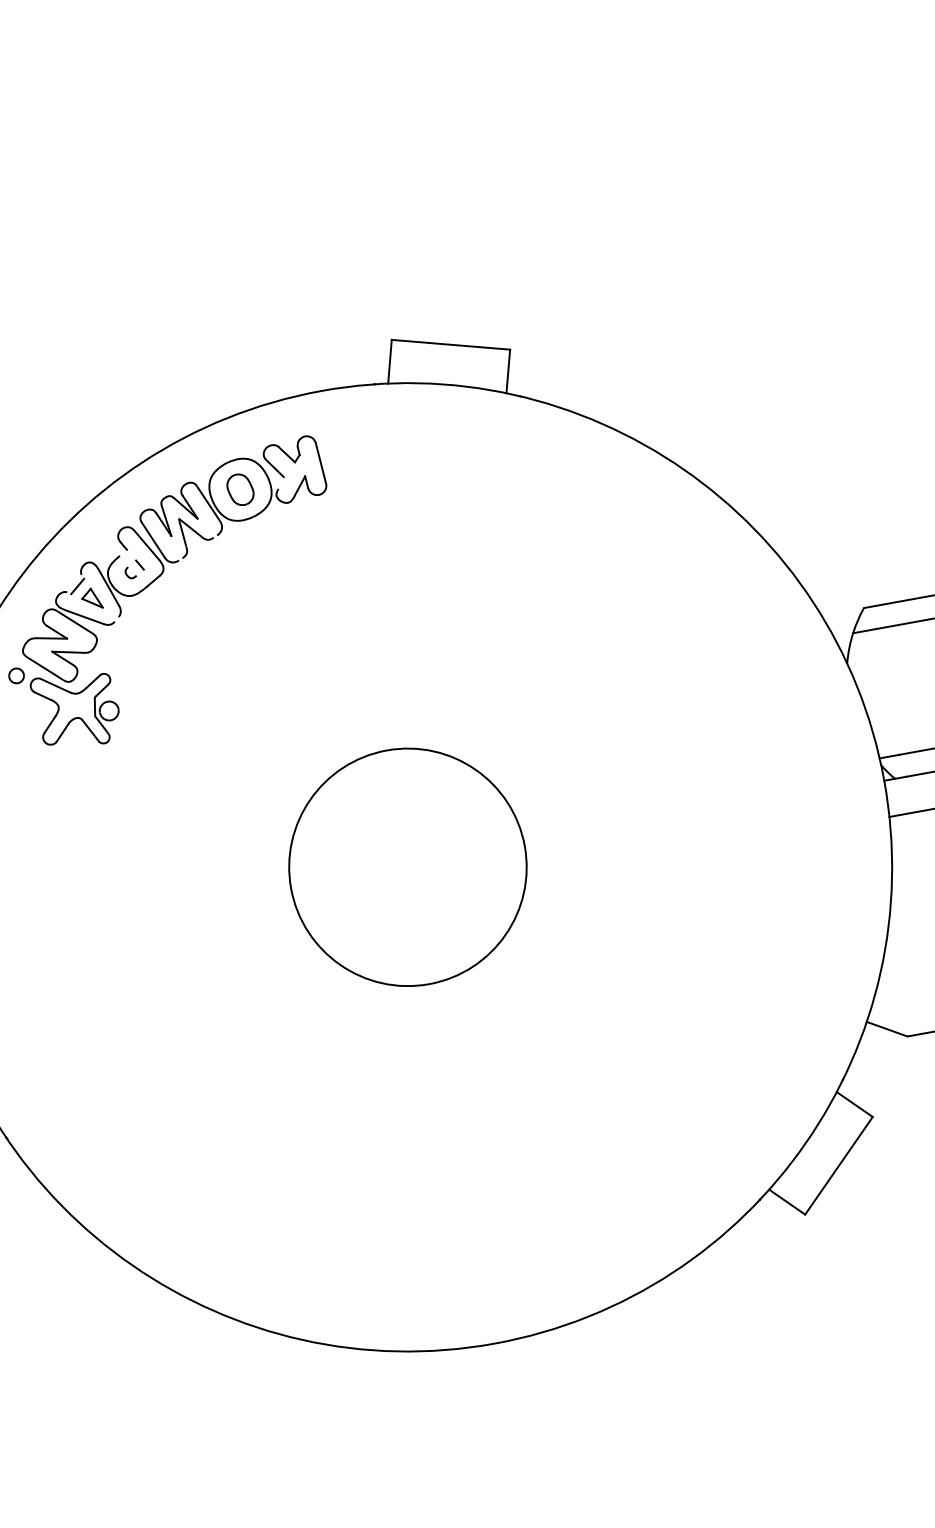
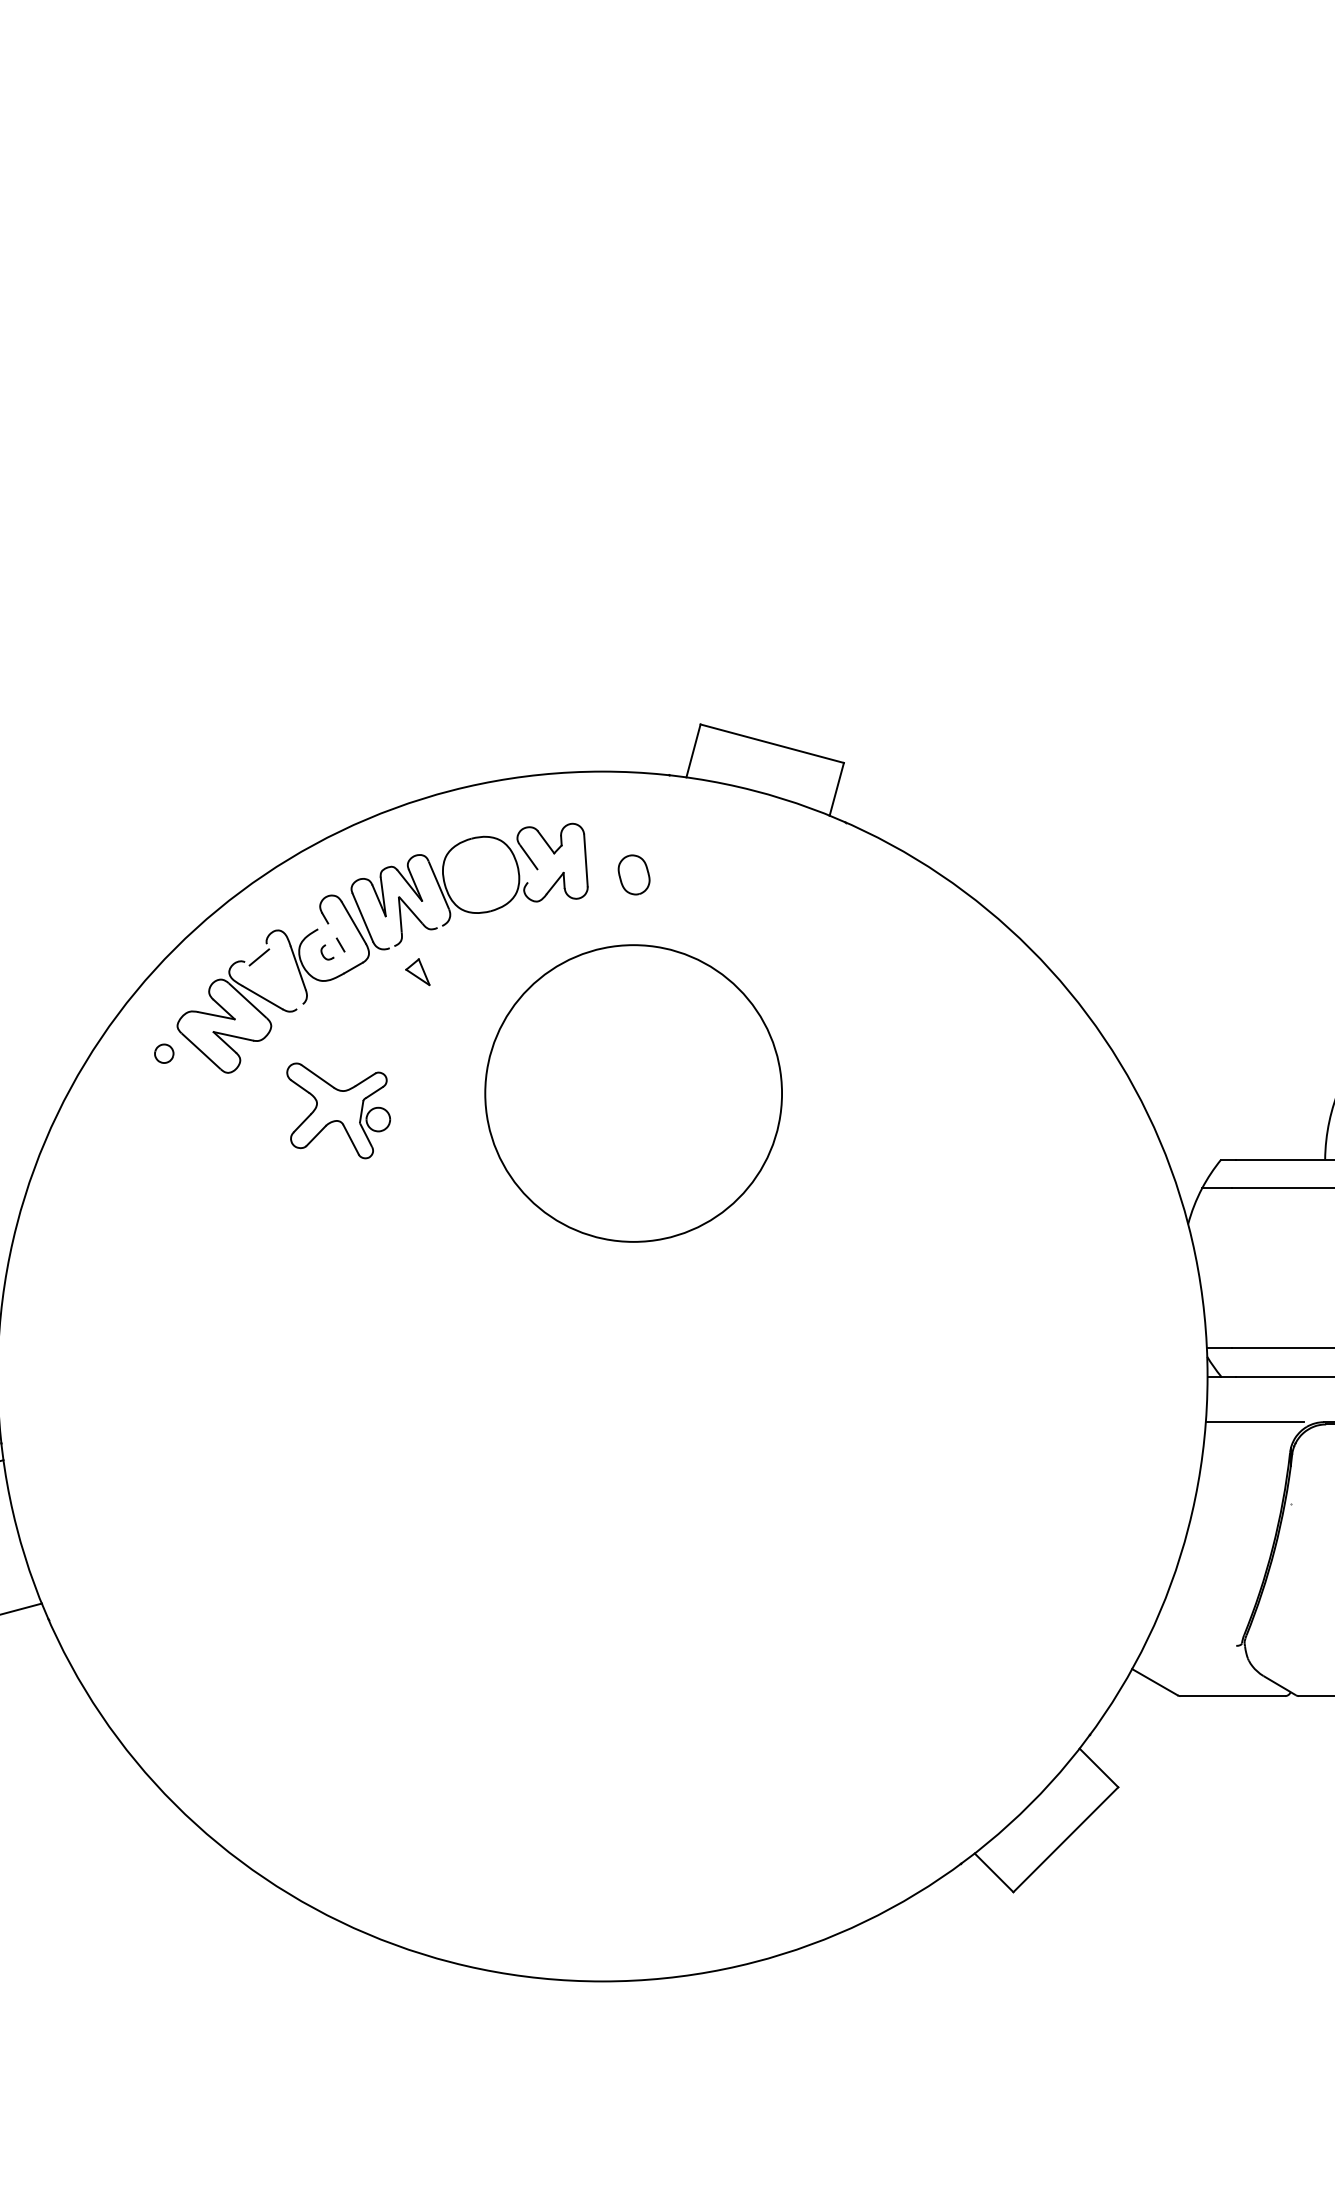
part: (239, 489) -> (633, 874), moved
part: (91, 599) -> (417, 972), moved
part: (76, 709) -> (338, 1110), moved
circle: (407, 867) -> (633, 1093), moved

